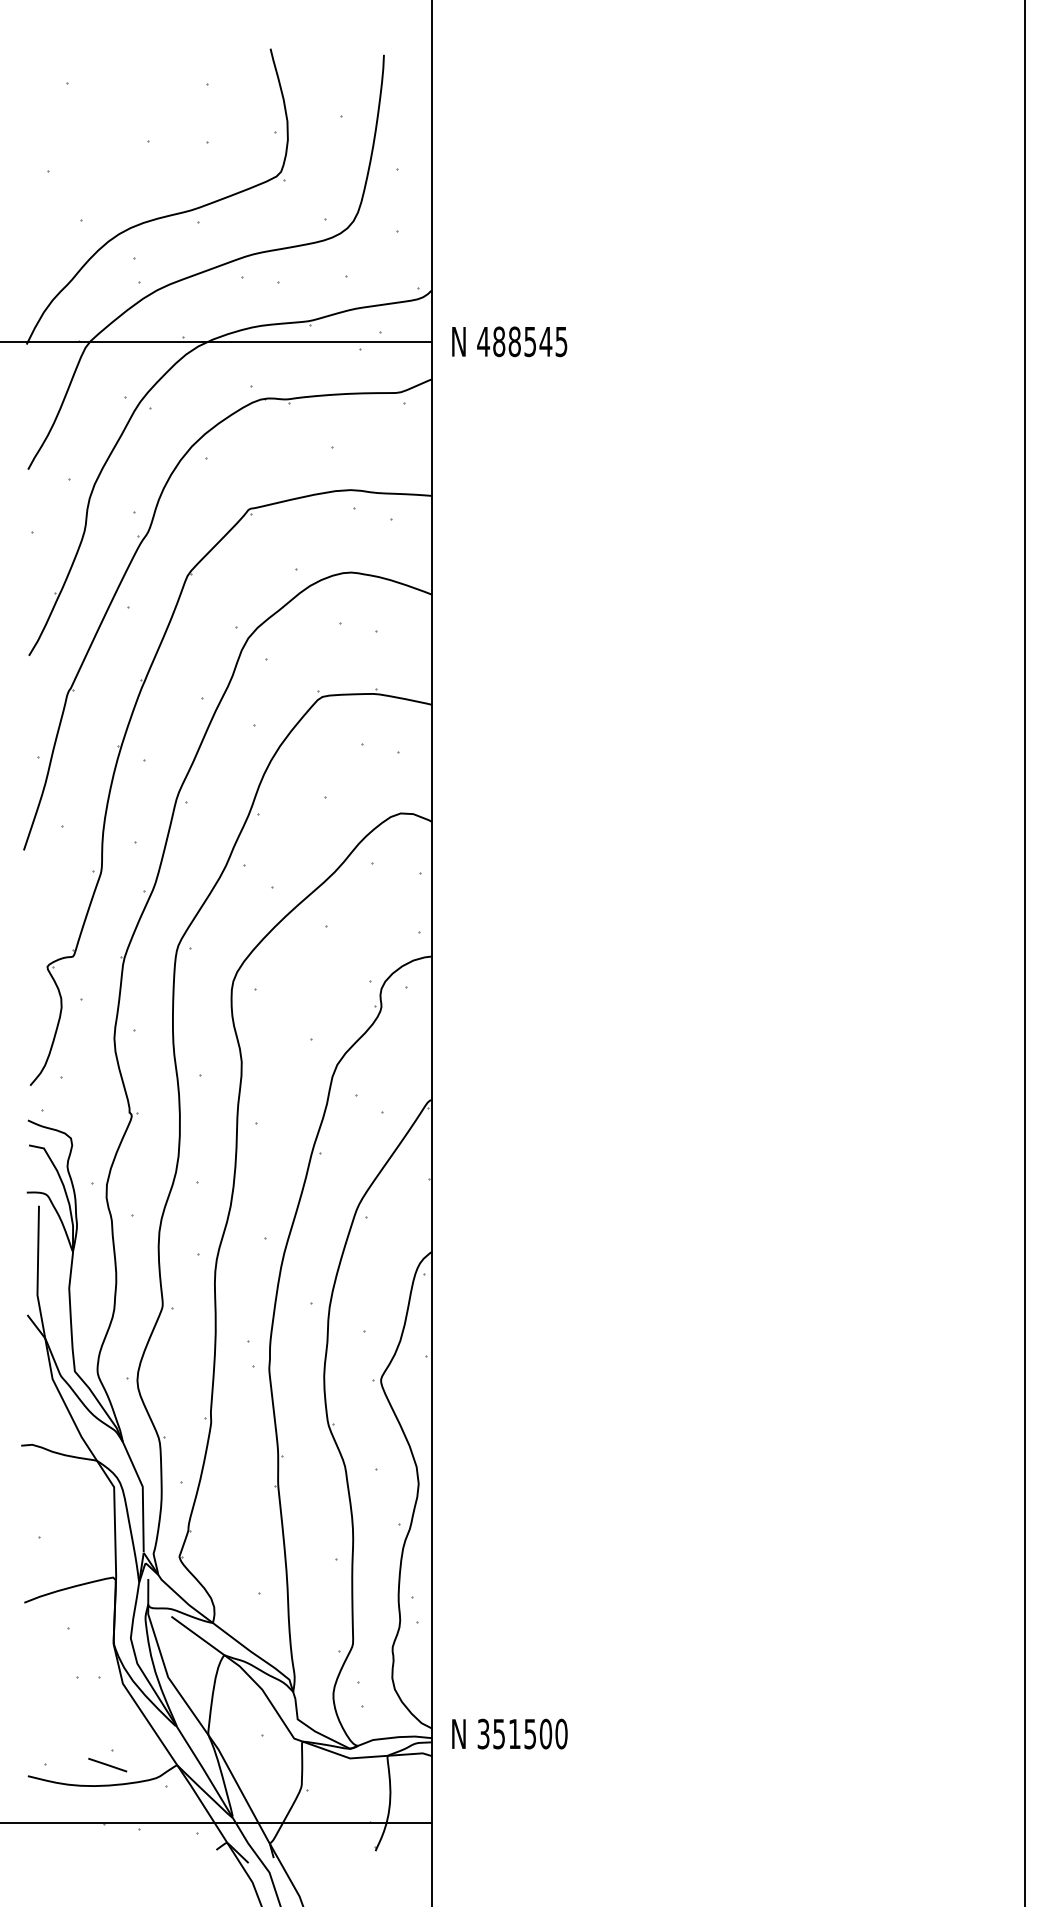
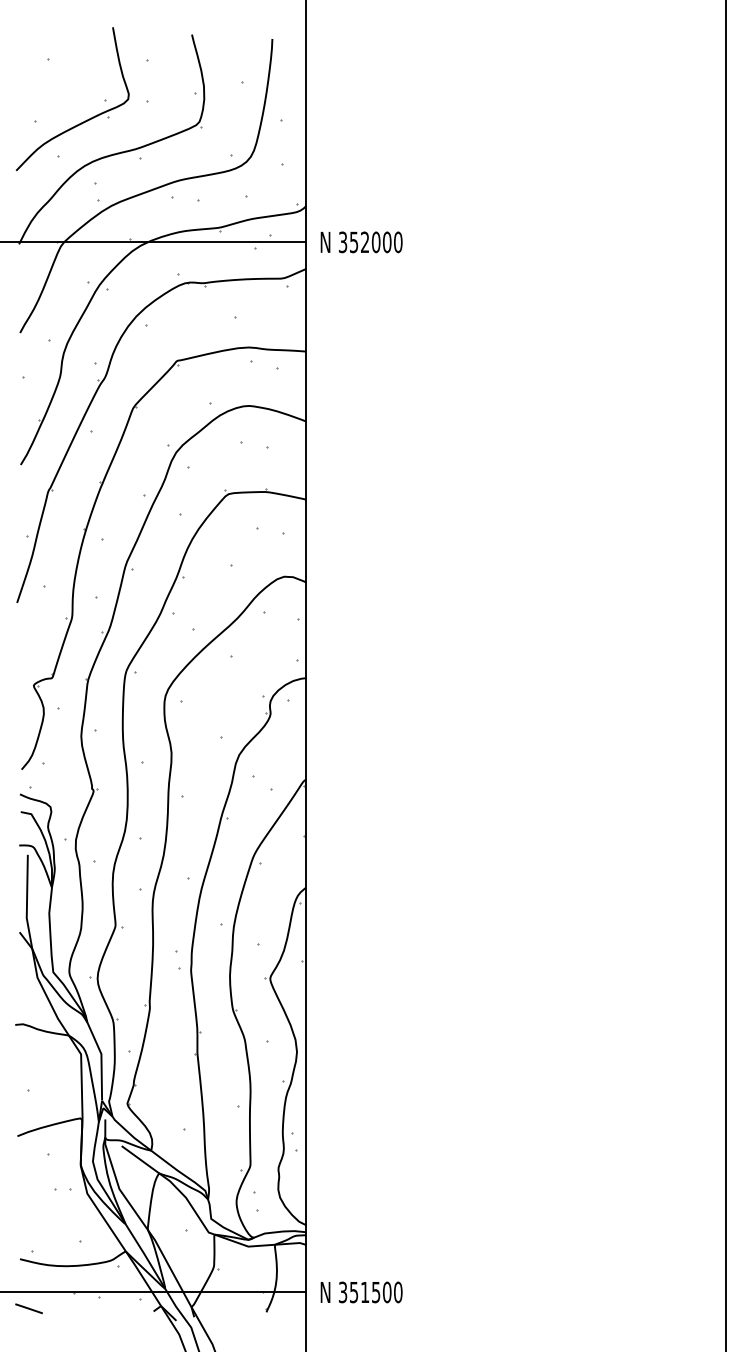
part: (117, 171) -> (83, 121), added
text: (522, 341) -> (370, 242), 488545 -> 352000
text: (509, 1733) -> (361, 1292), moved
line: (107, 1765) -> (28, 1309), moved

